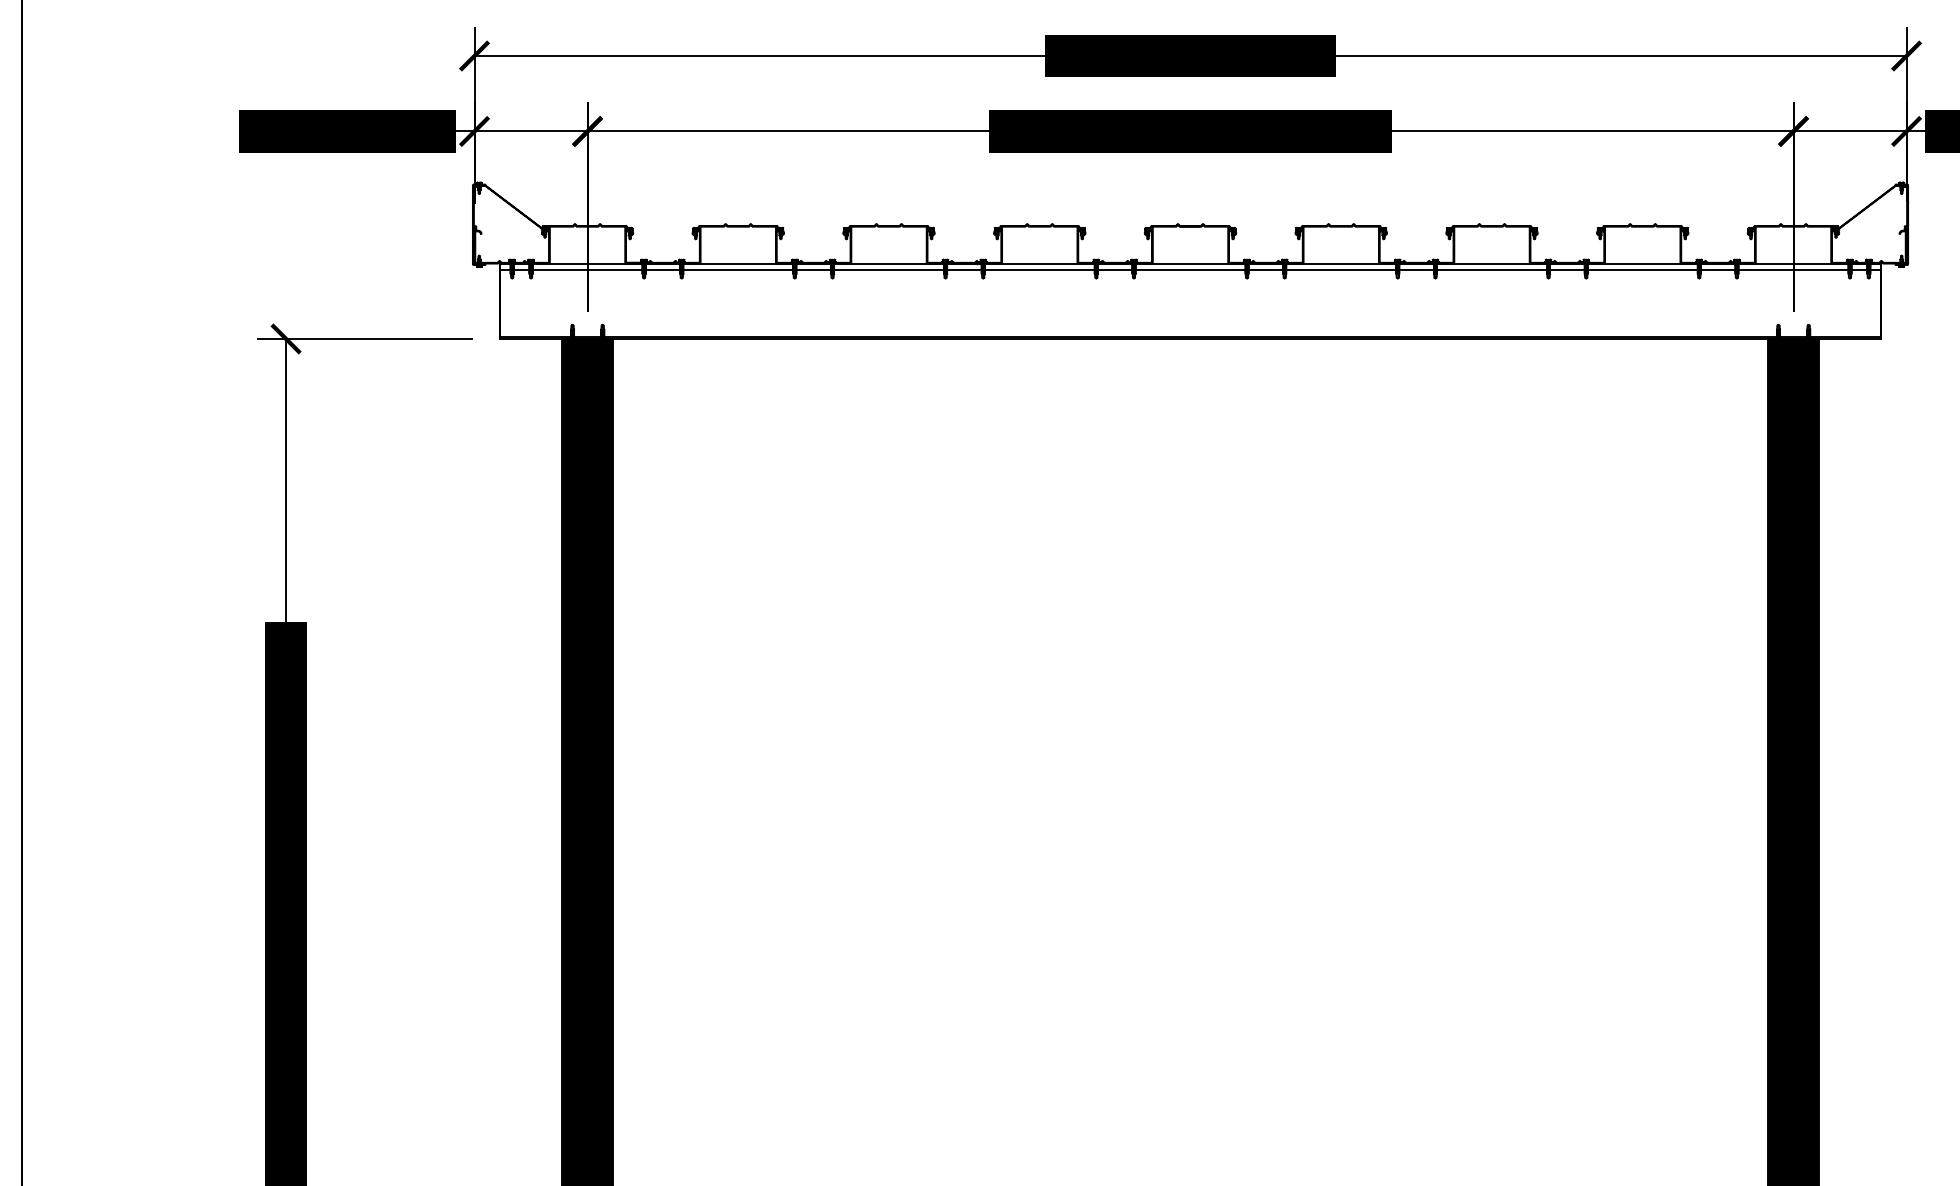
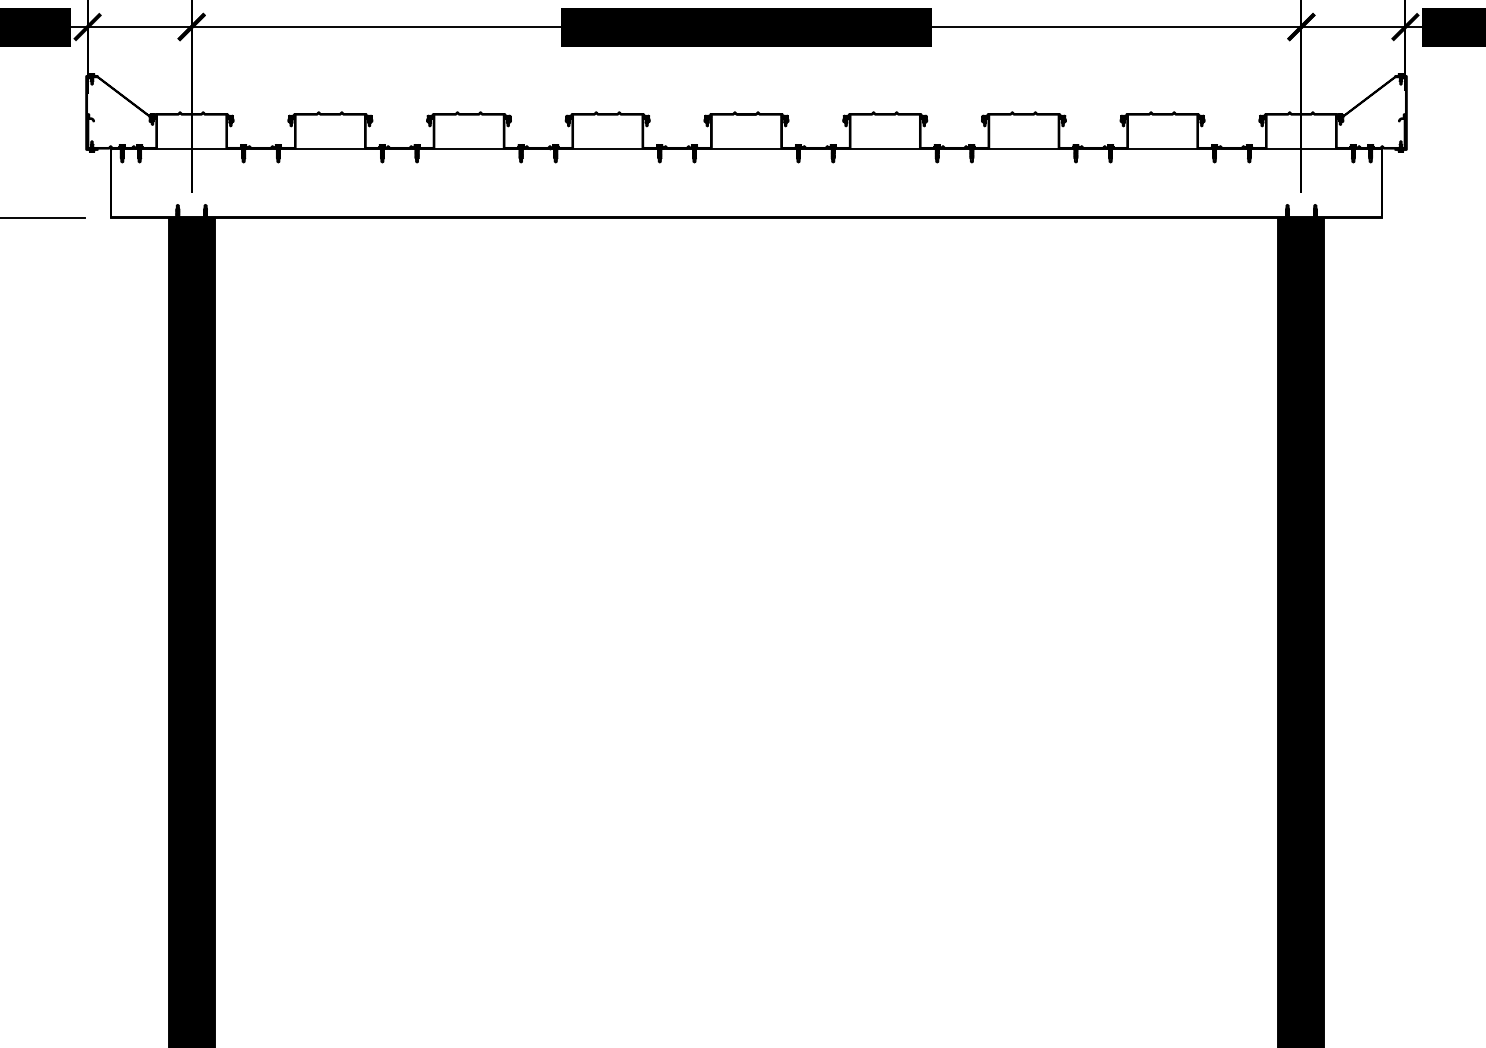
line: (1190, 269) -> (746, 154), removed

